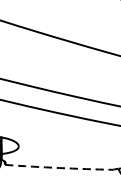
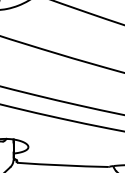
arc: (58, 168) -> (62, 165), dashed -> solid

